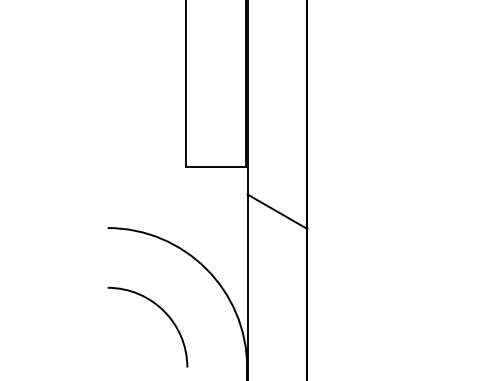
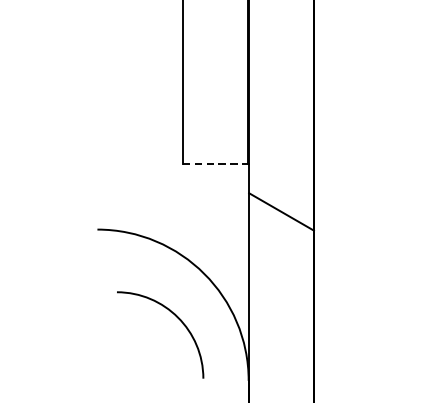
line: (216, 167) -> (215, 163), solid -> dashed
arc: (162, 311) -> (176, 317), moved

